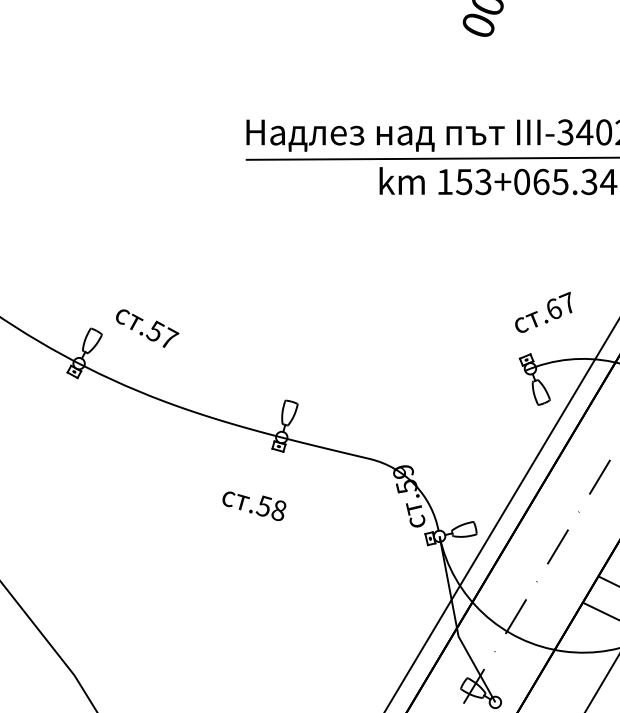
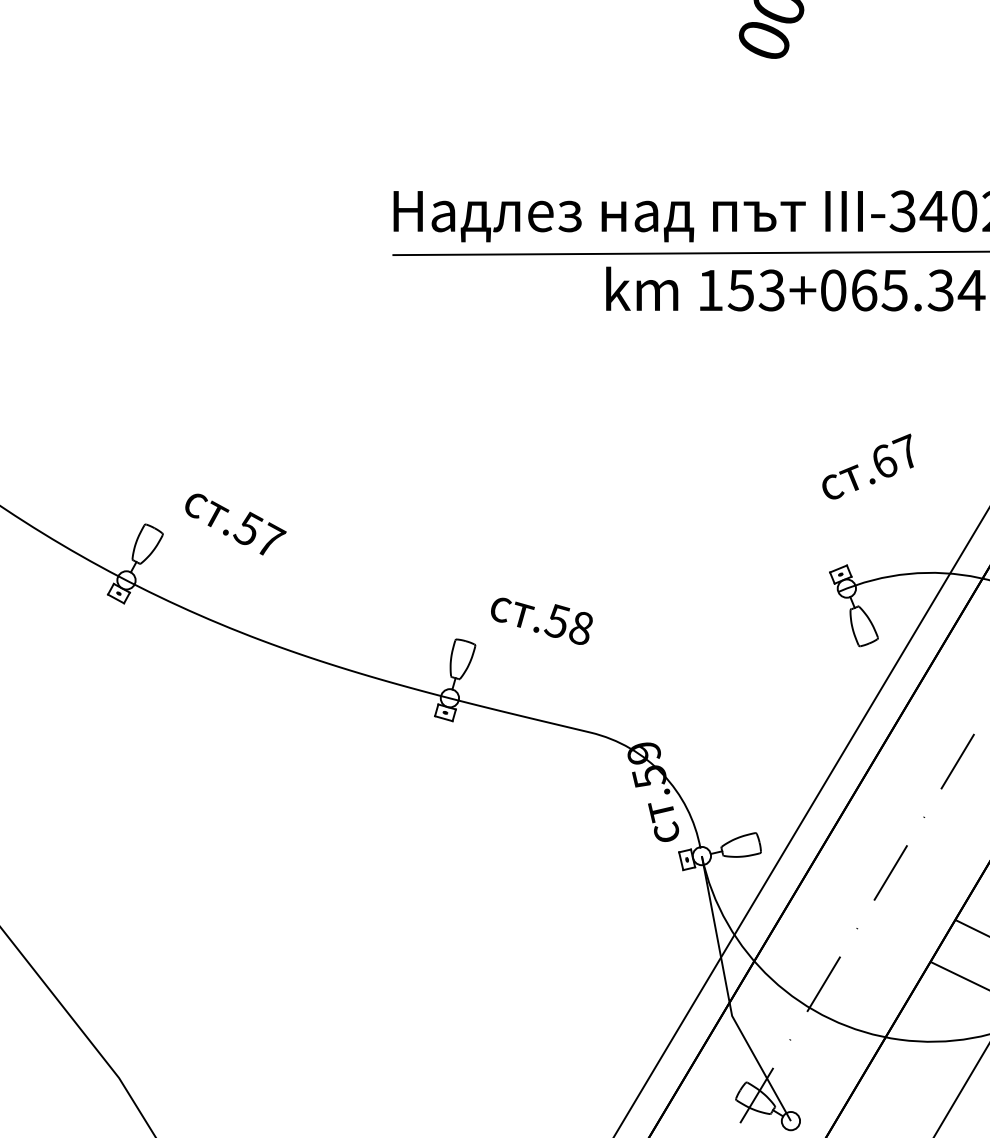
text: (543, 311) -> (867, 465), moved
text: (254, 505) -> (542, 620), moved

